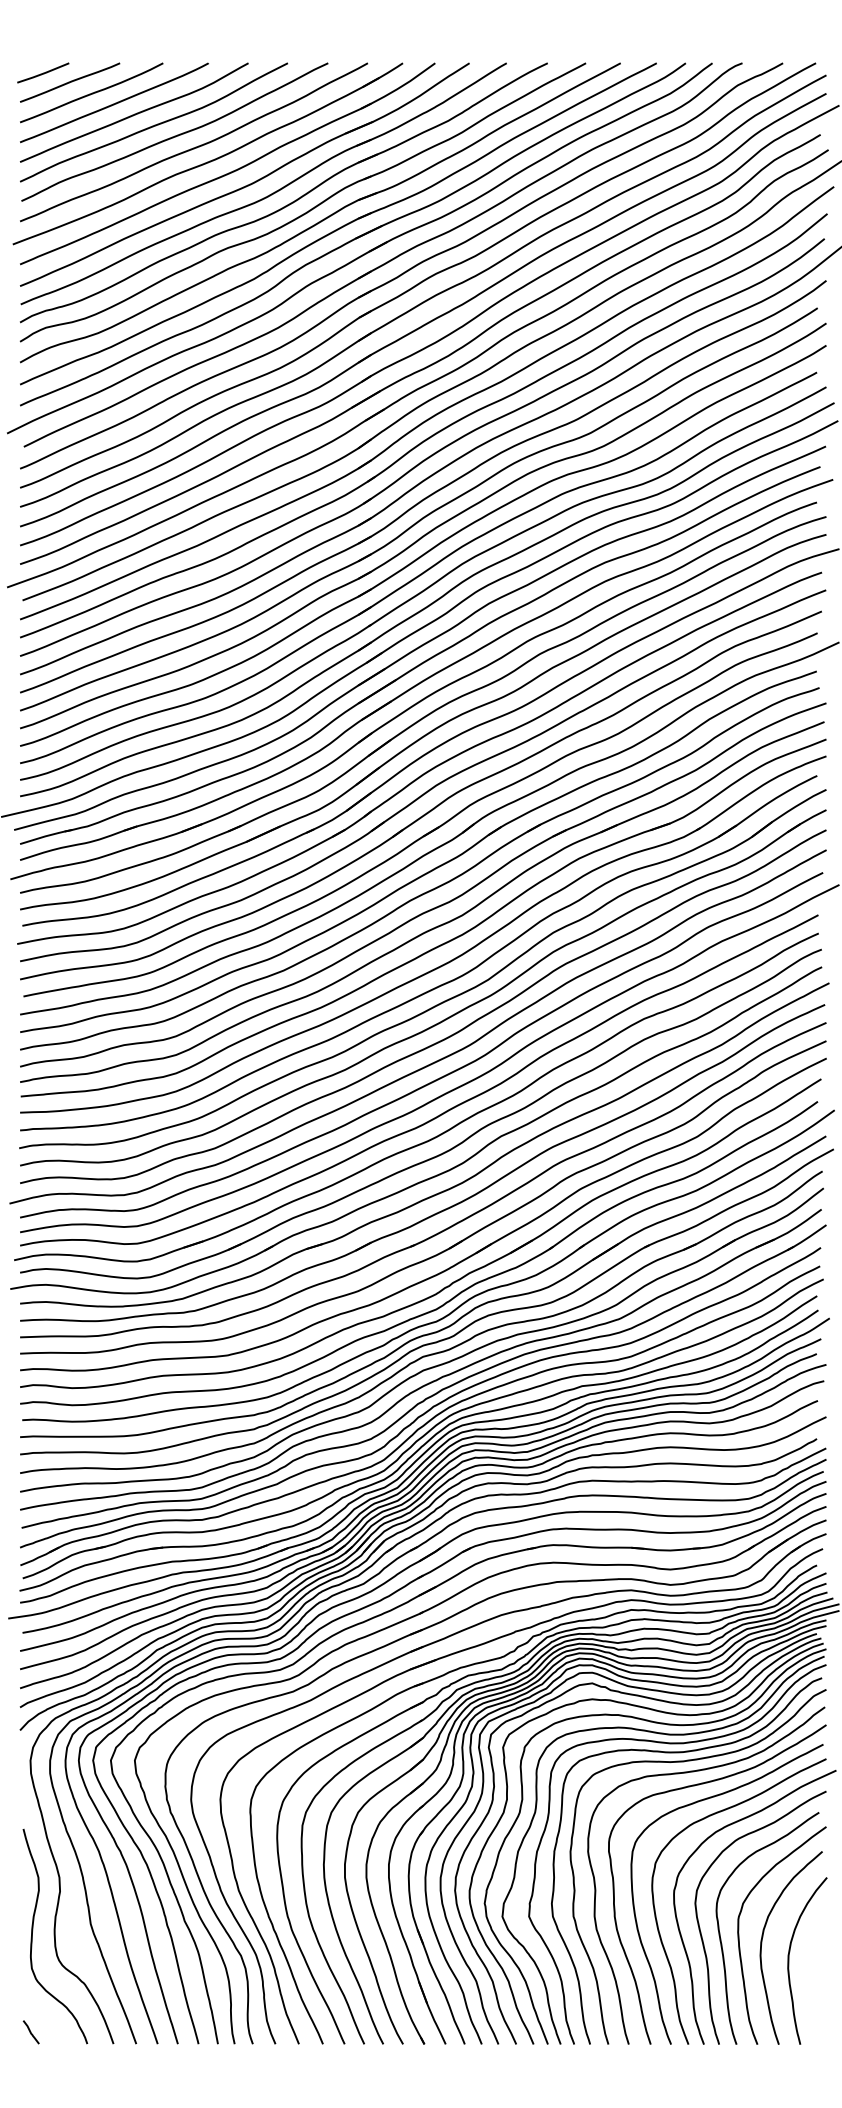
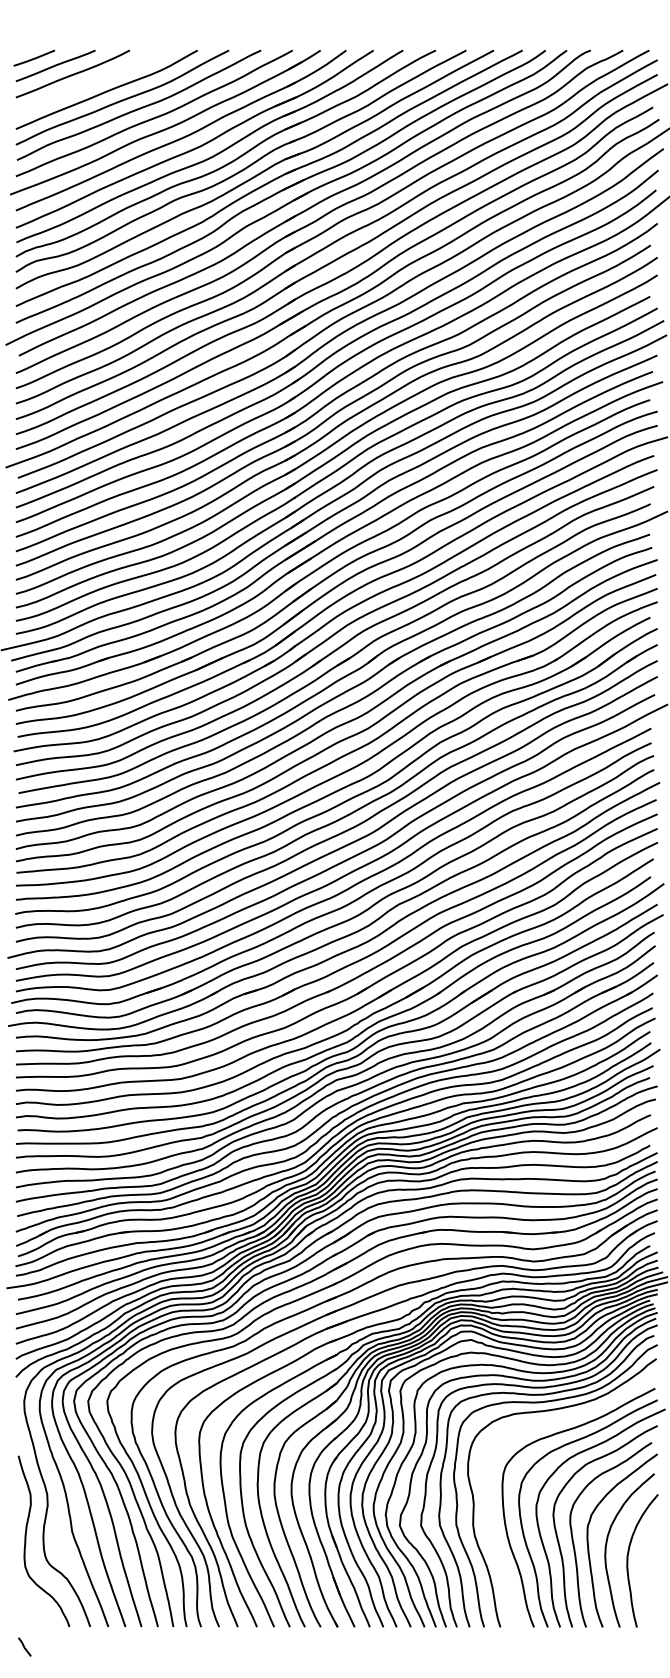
curve: (115, 102) -> (91, 81), removed
curve: (699, 1785) -> (556, 1421), removed
line: (30, 2032) -> (24, 1647), moved

